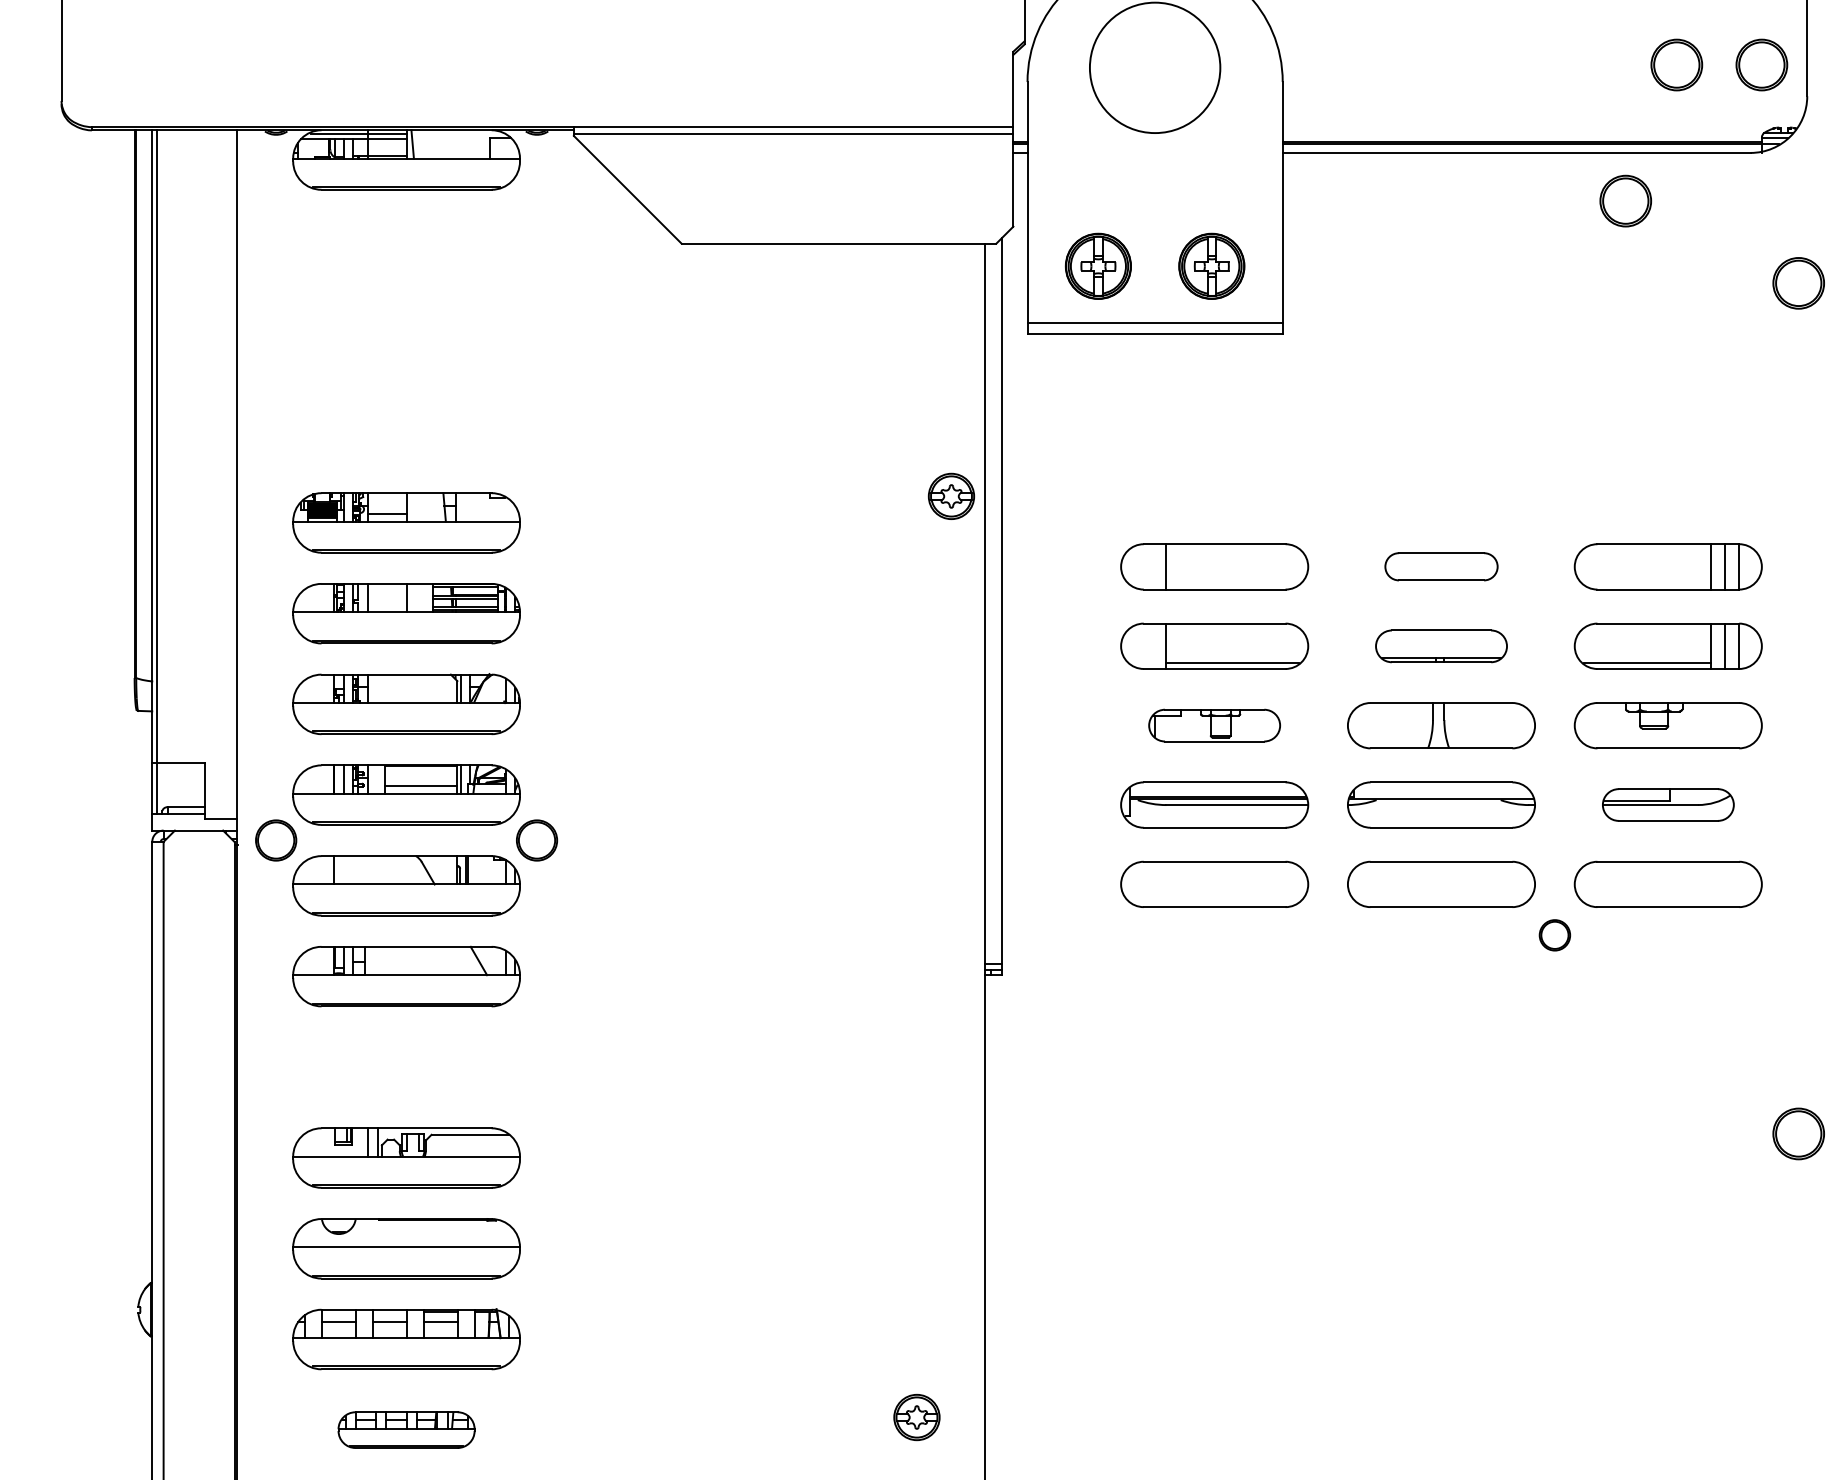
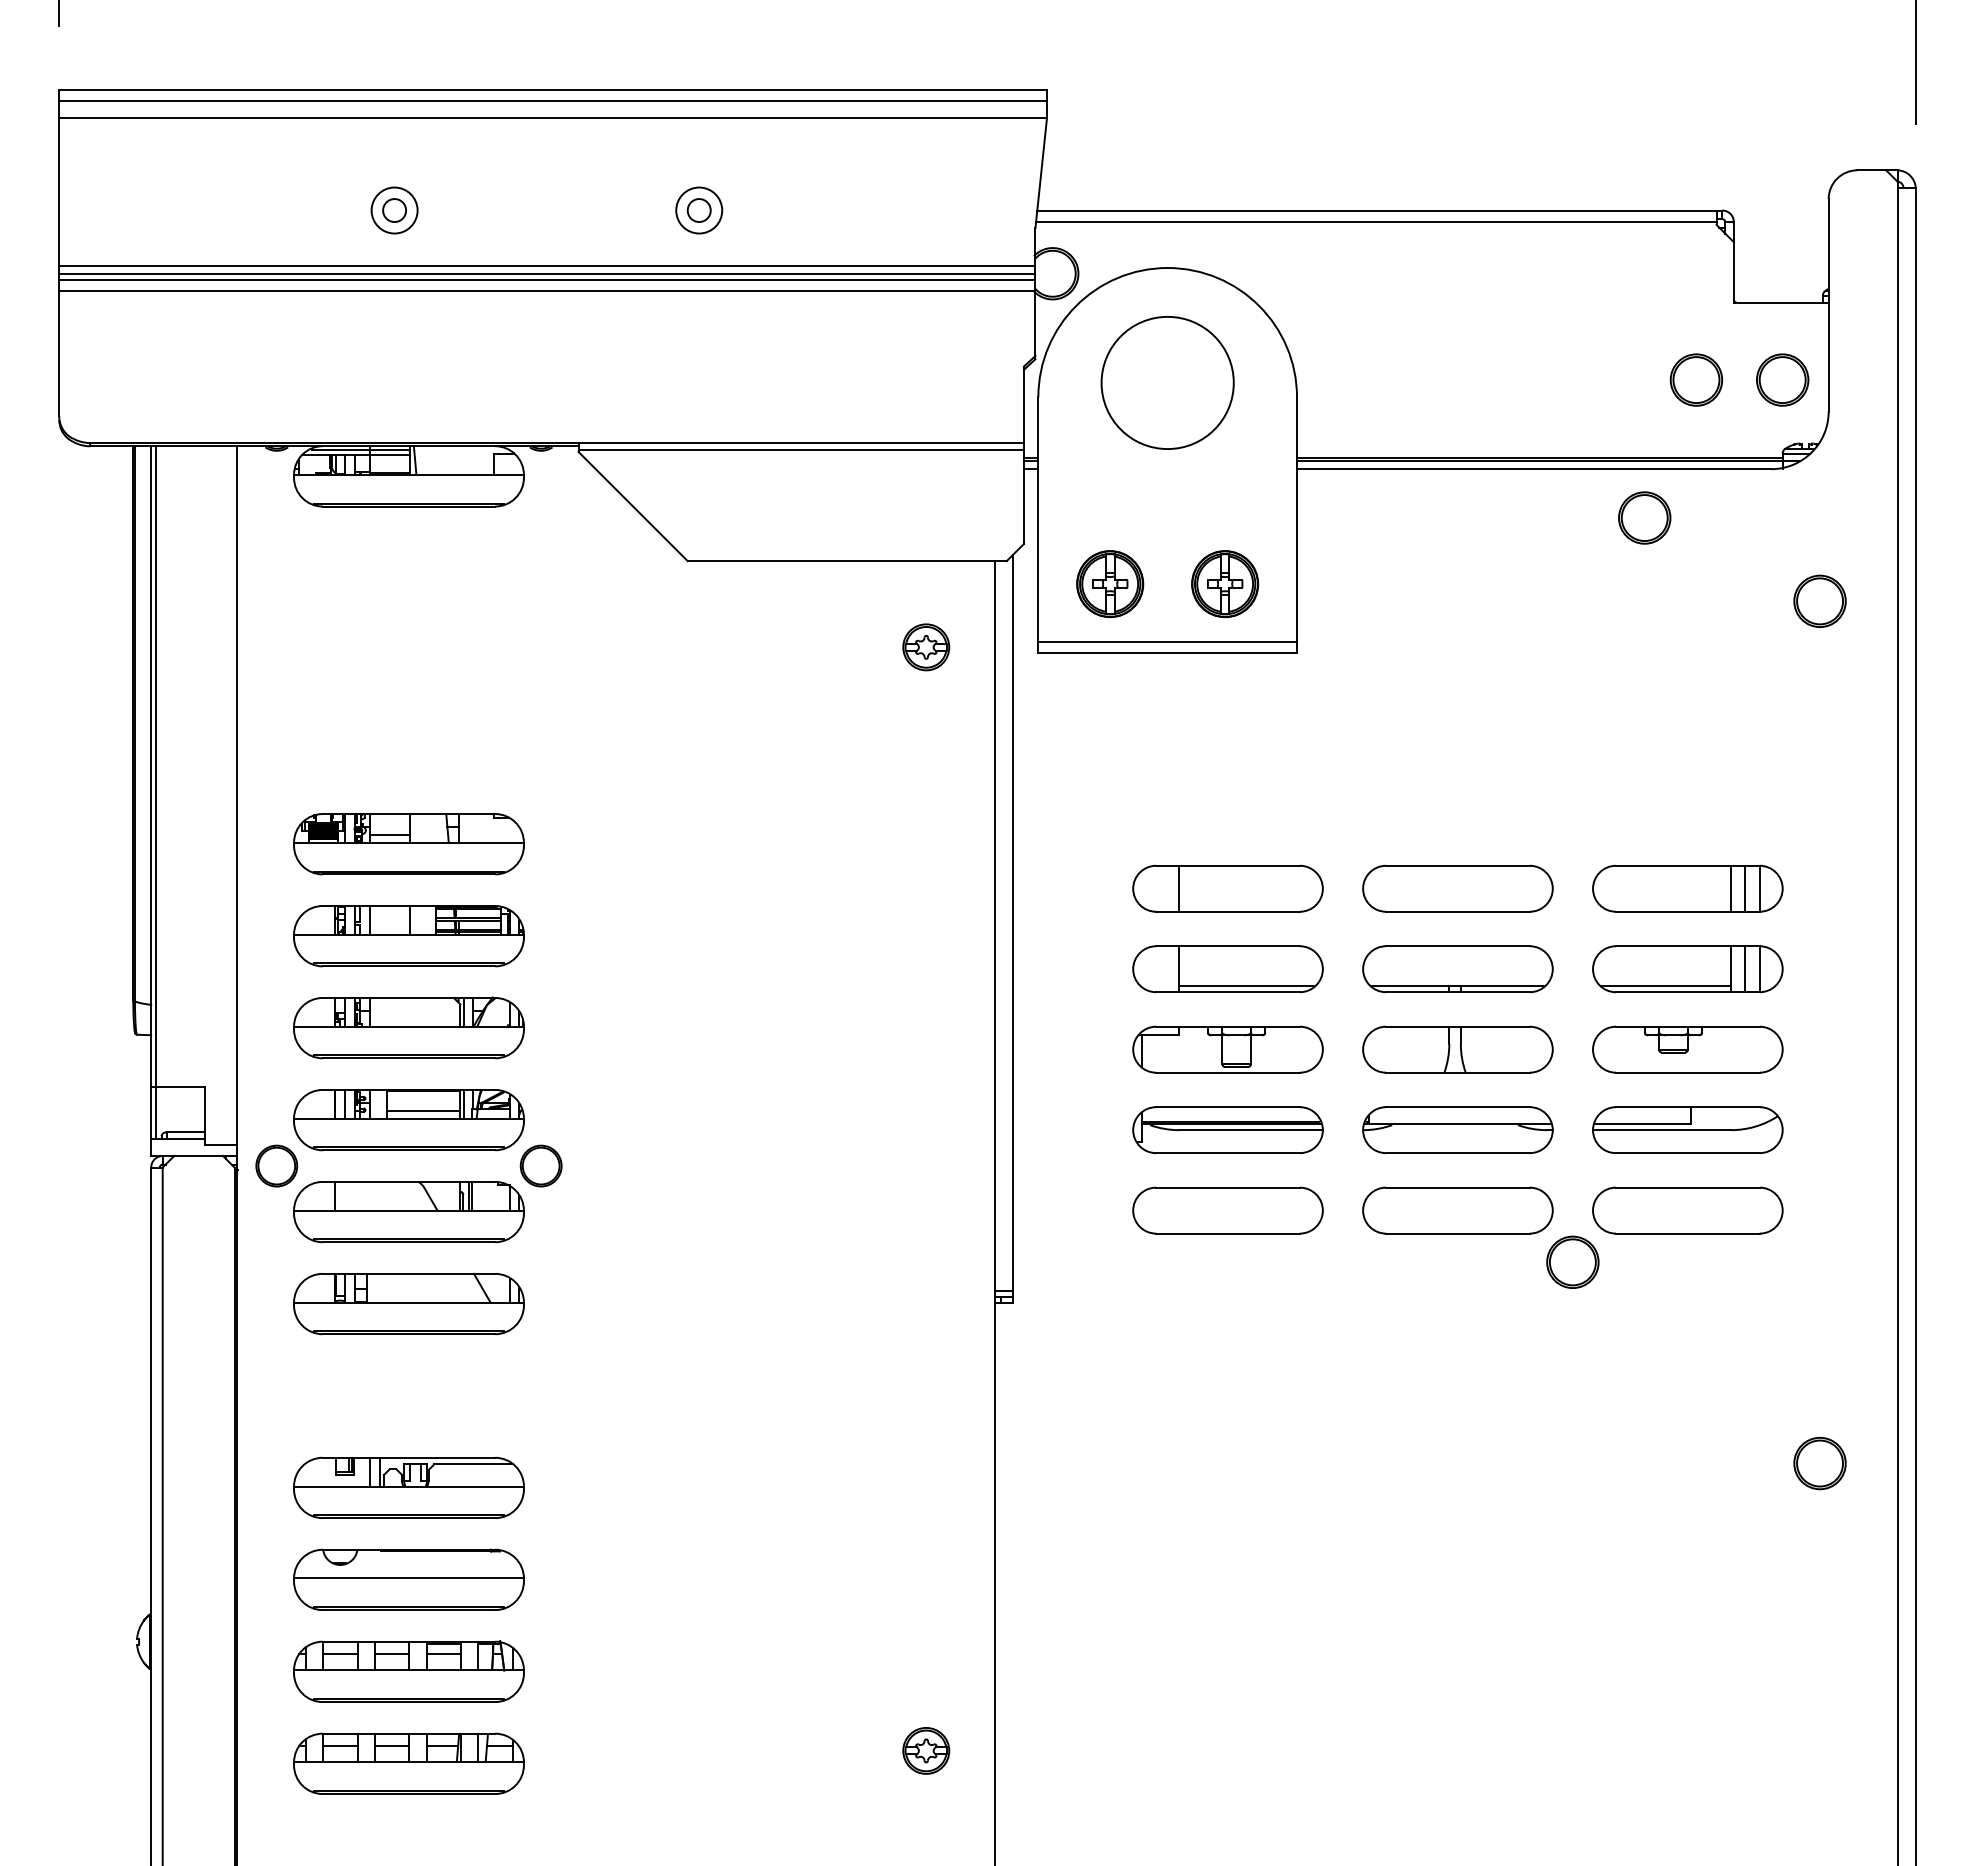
part: (951, 496) -> (926, 647), moved
part: (1441, 566) -> (1457, 888), size x1.67
part: (1441, 646) -> (1457, 969), size x1.43
part: (1214, 725) -> (1227, 1049), size x1.43
part: (1667, 804) -> (1687, 1129), size x1.43
part: (1554, 934) -> (1572, 1261), size x1.67
part: (406, 1429) -> (408, 1763), size x1.67

